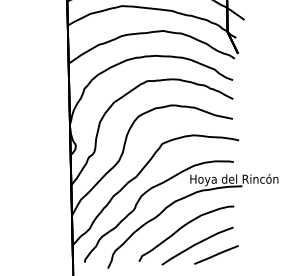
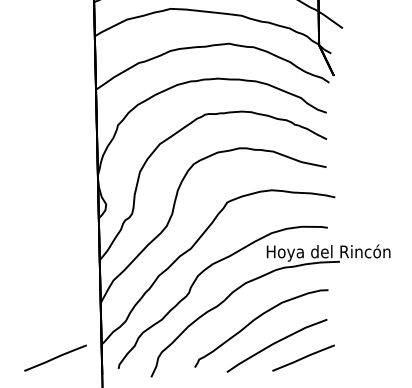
line: (39, 254) -> (55, 357), added

